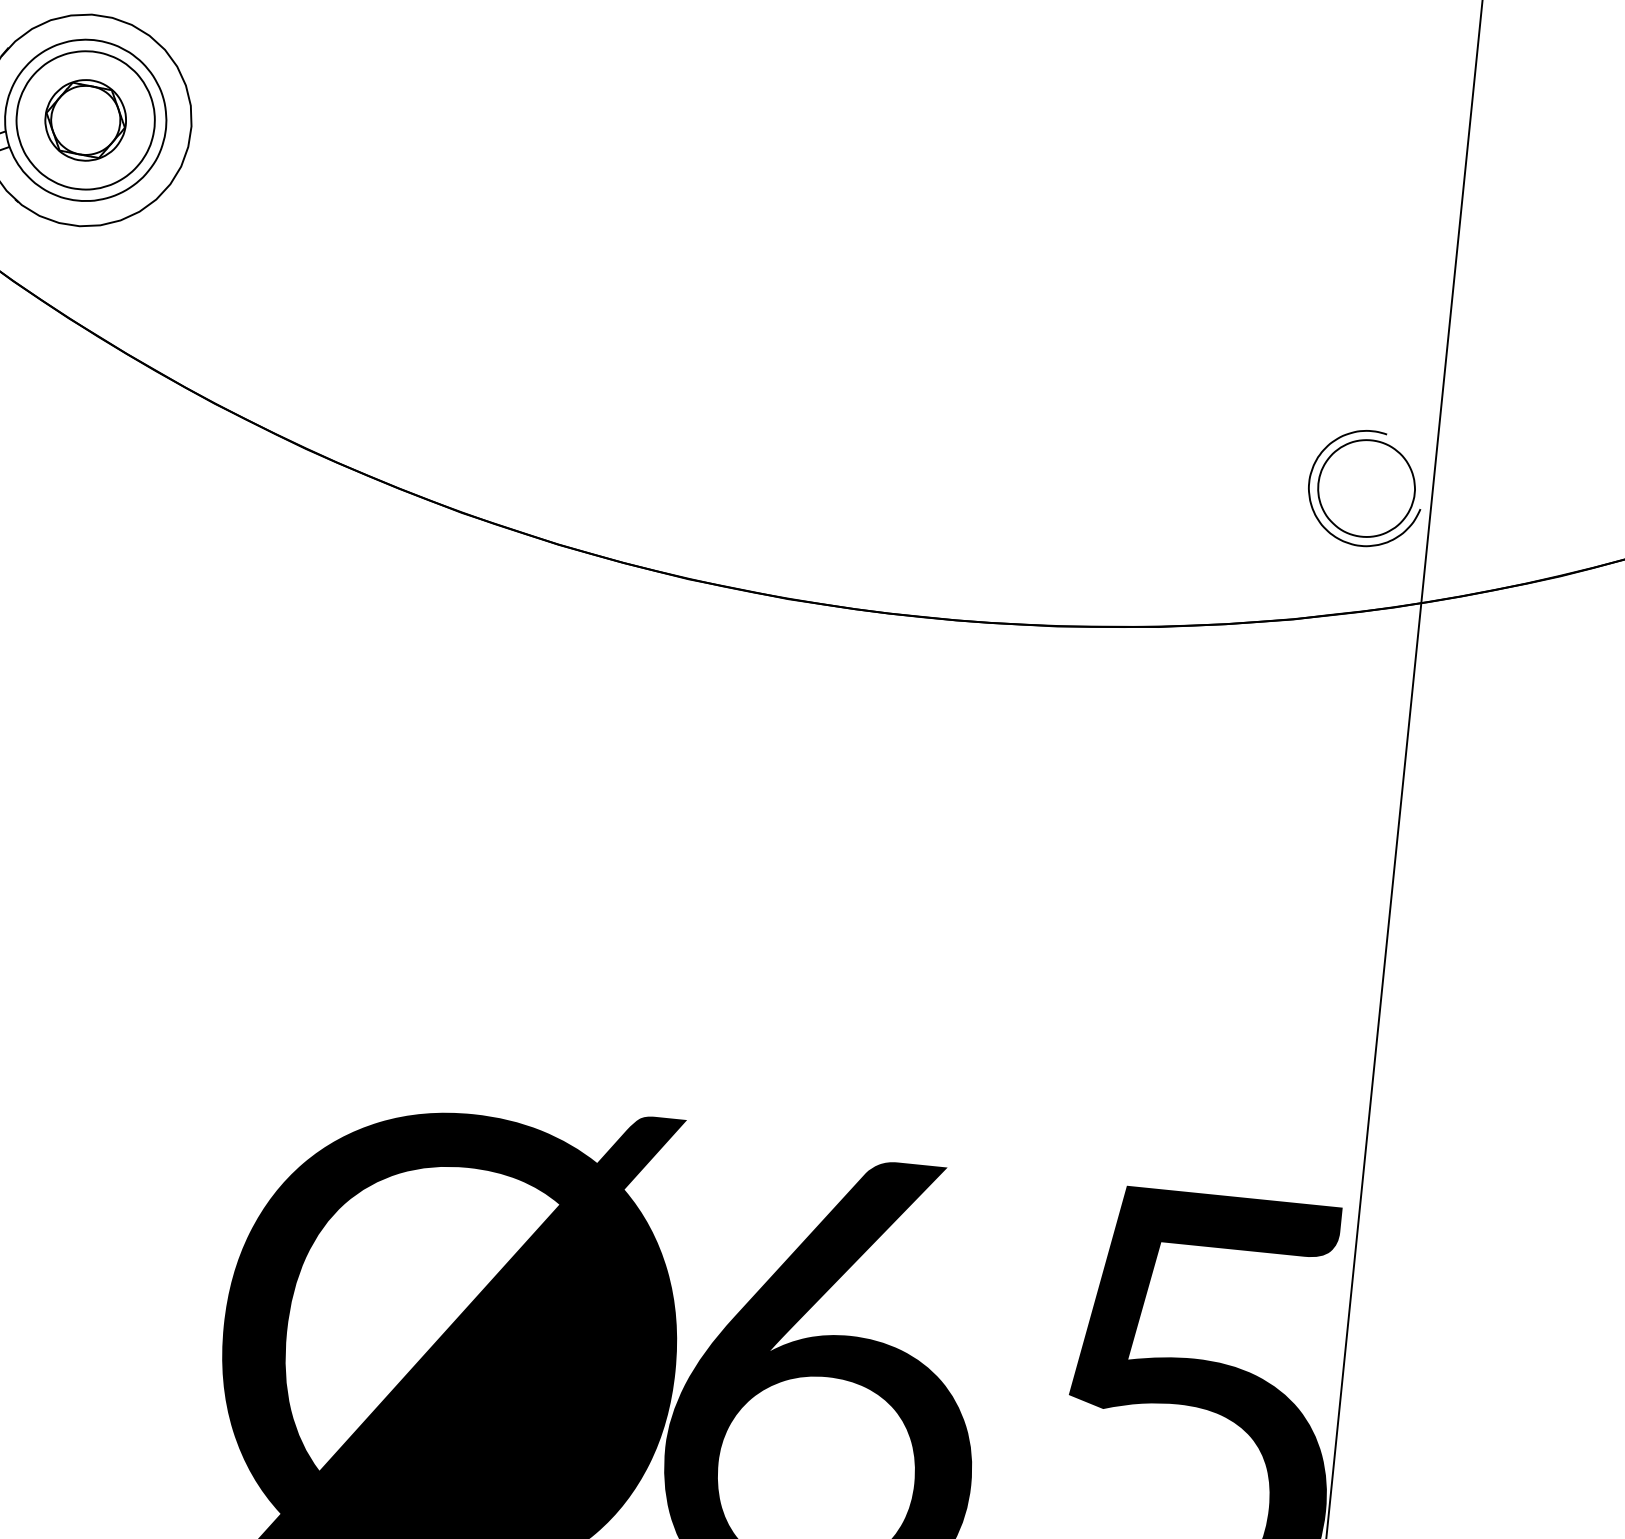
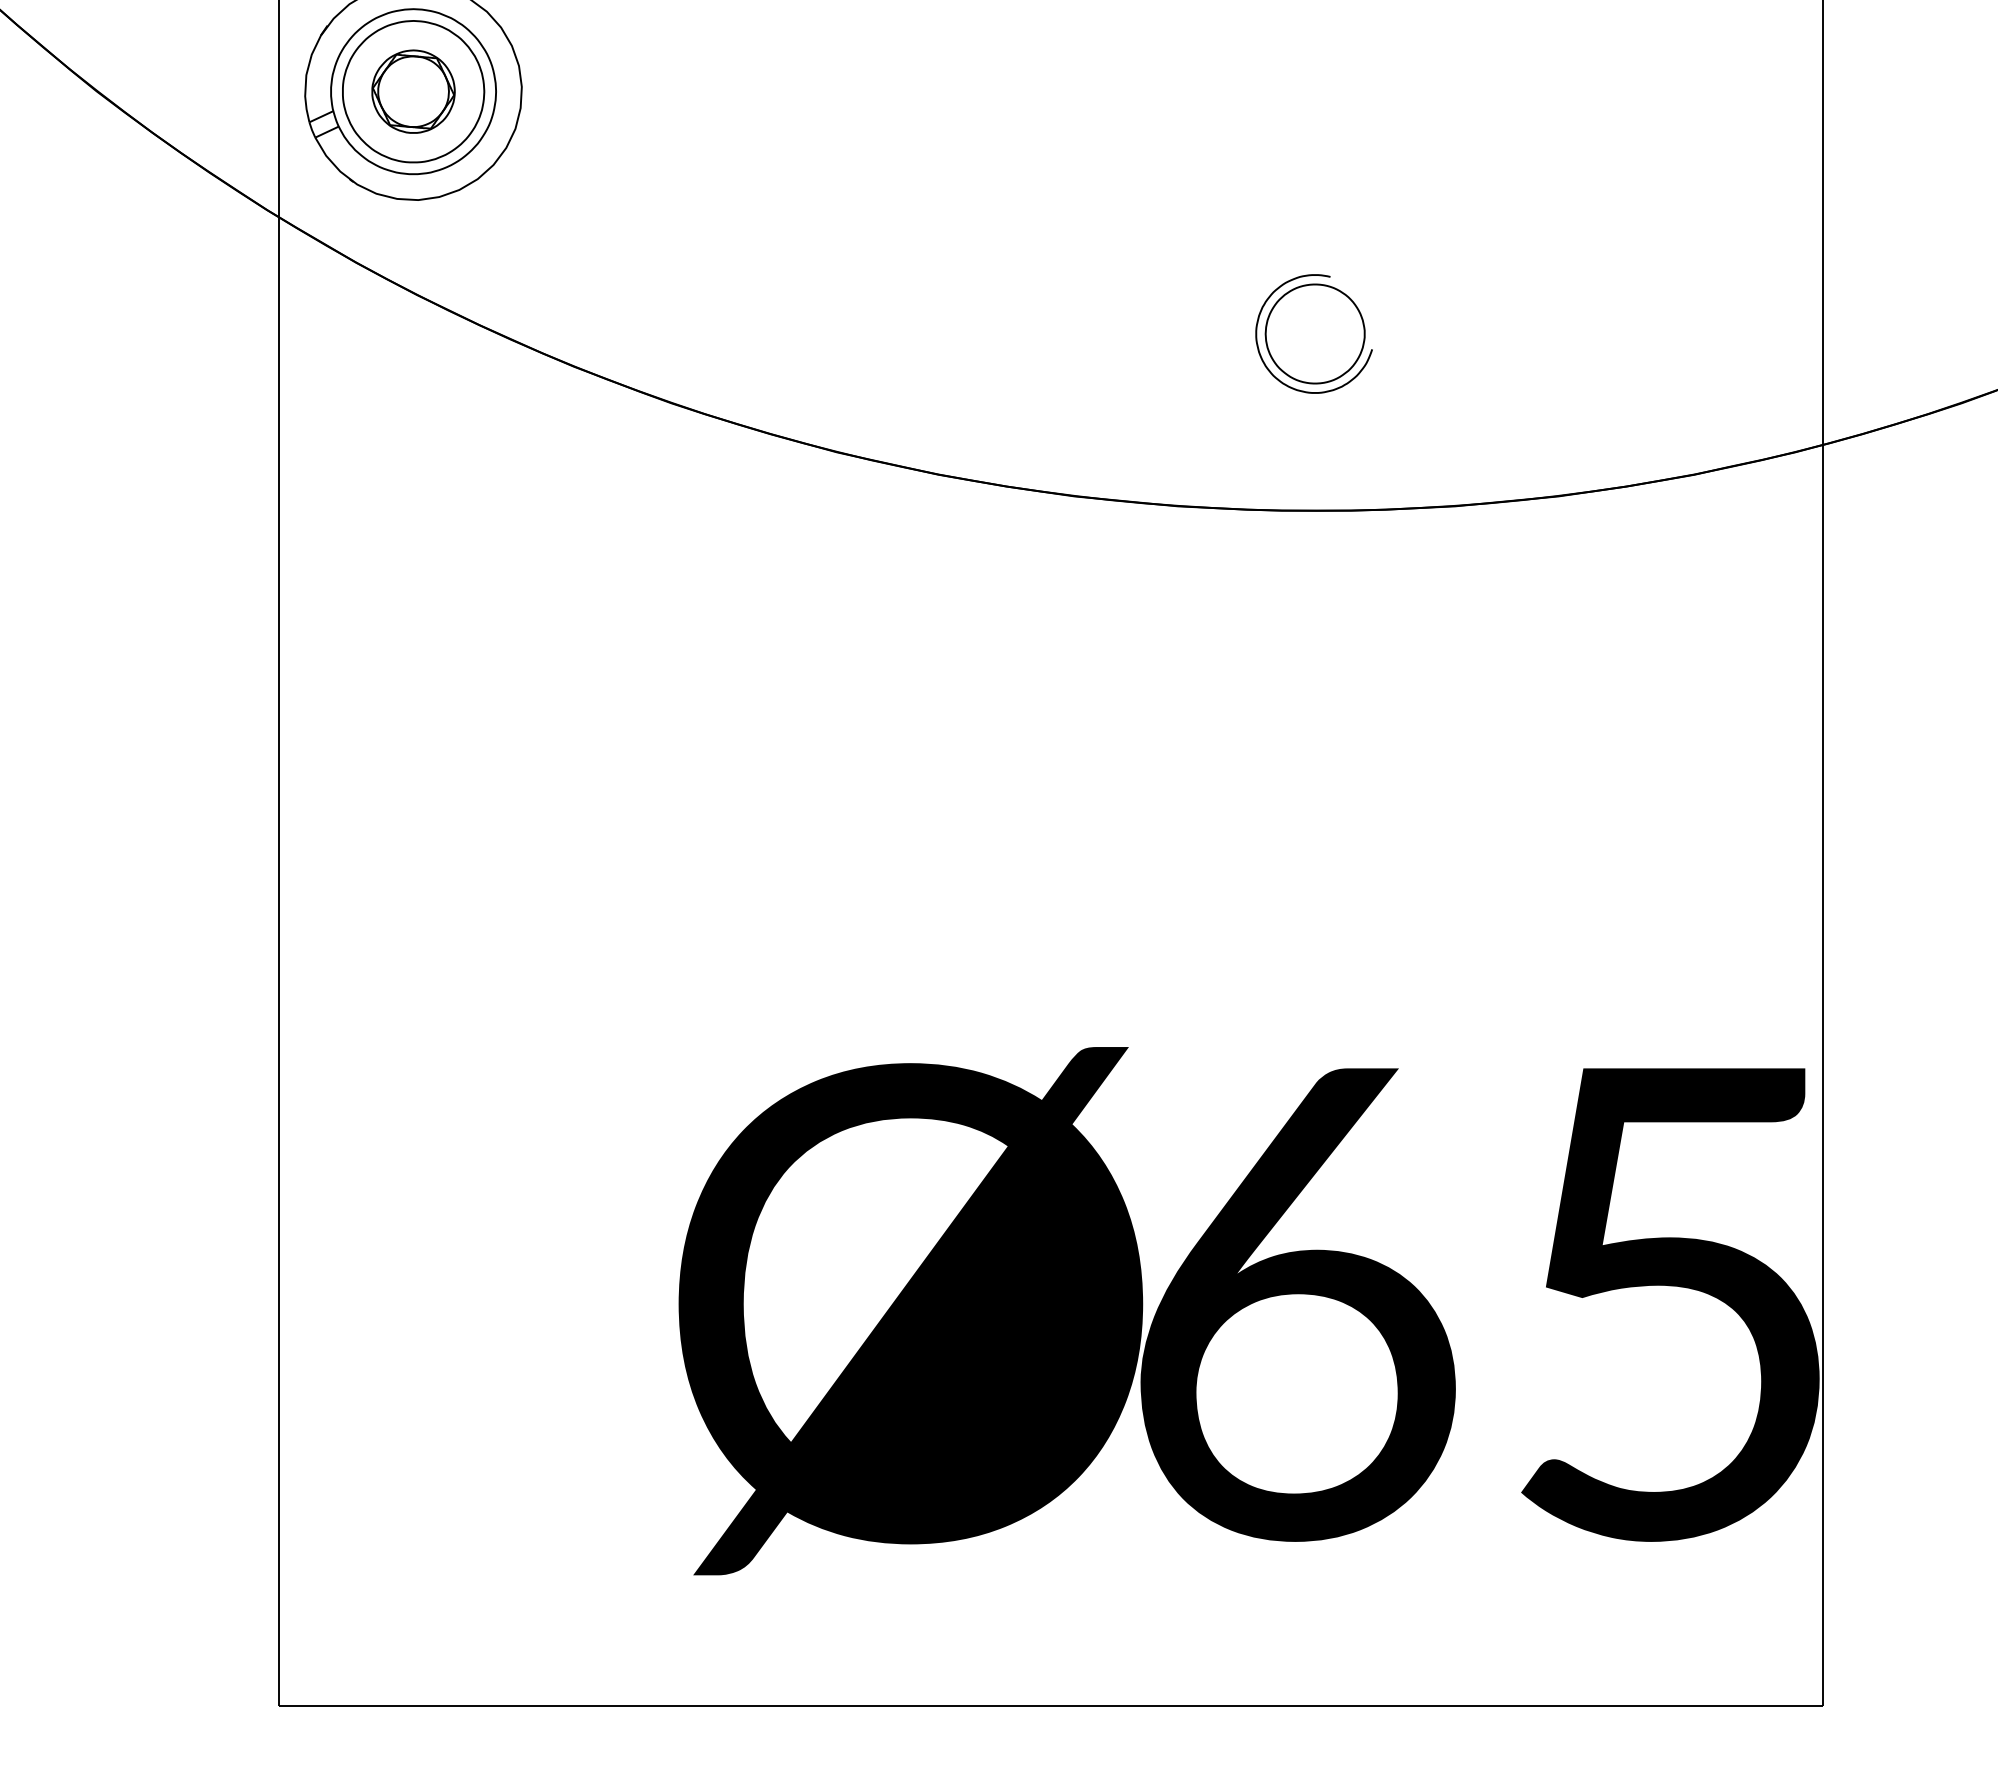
part: (1364, 487) -> (1313, 333), moved

